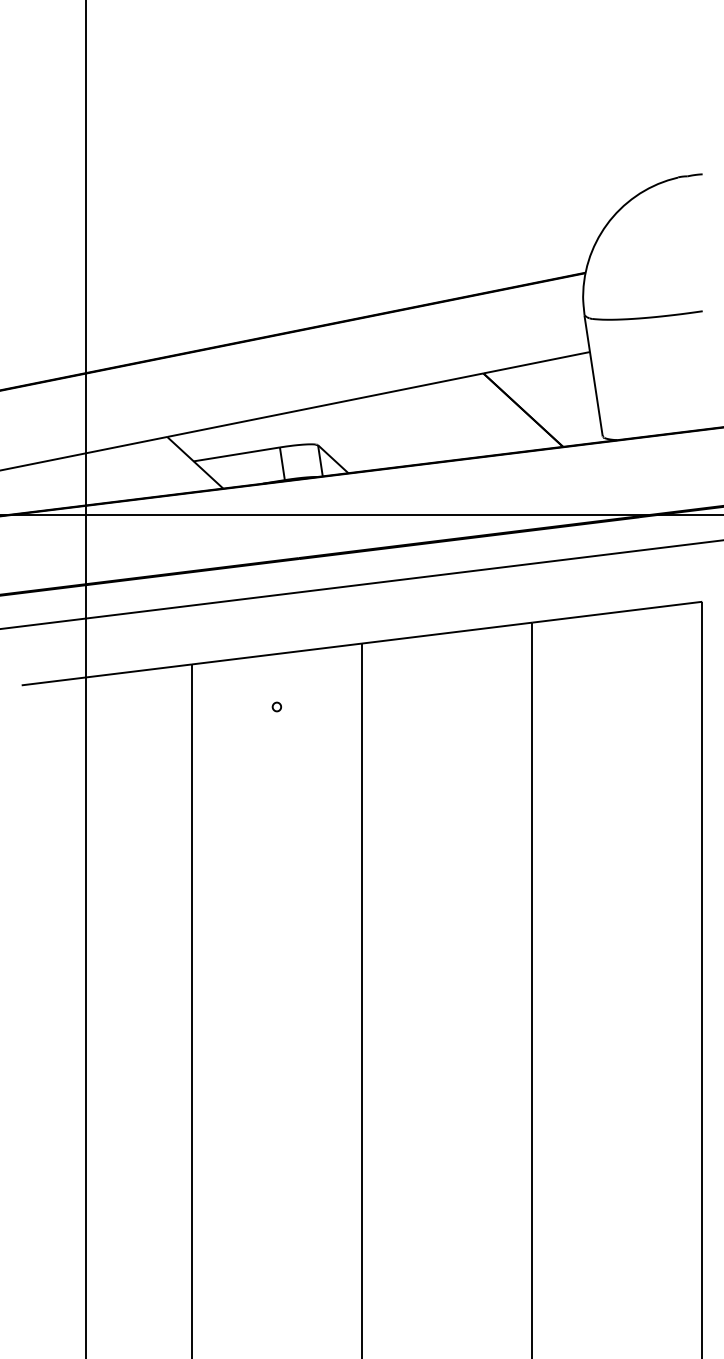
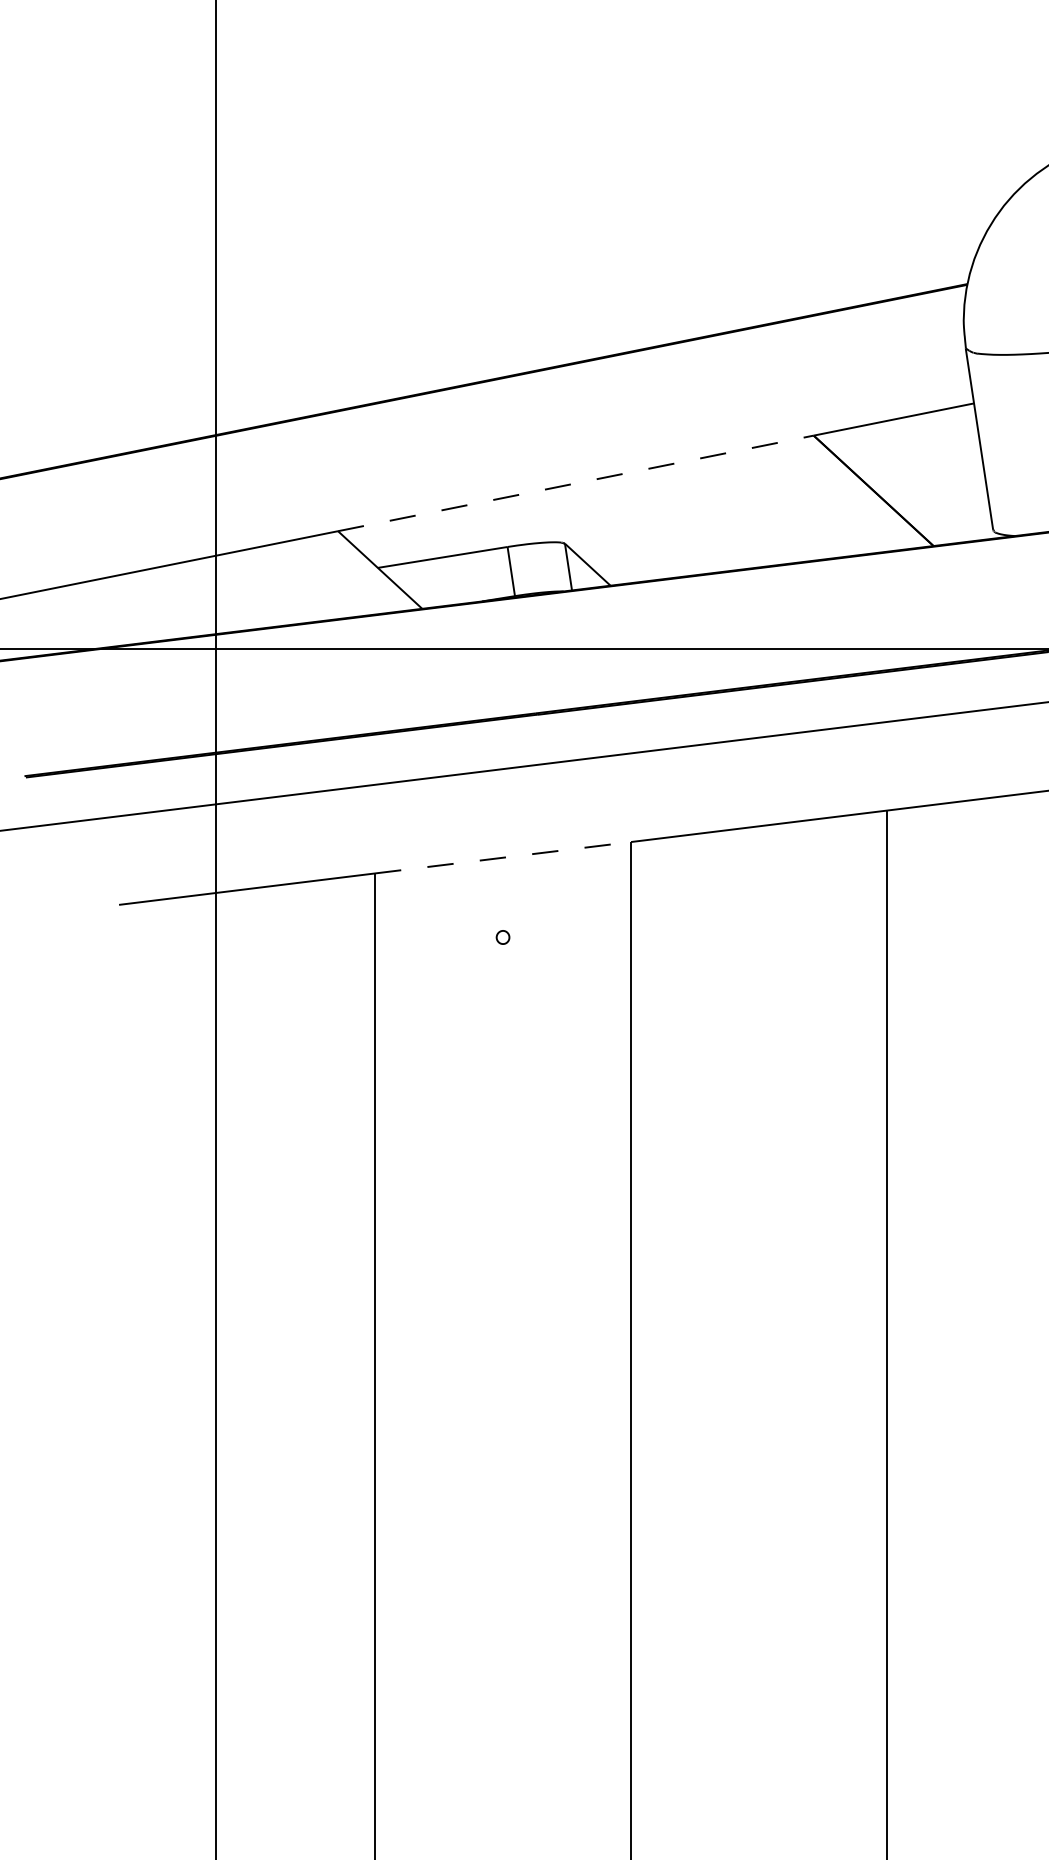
line: (325, 405) -> (576, 483), solid -> dashed
line: (276, 654) -> (502, 858), solid -> dashed

